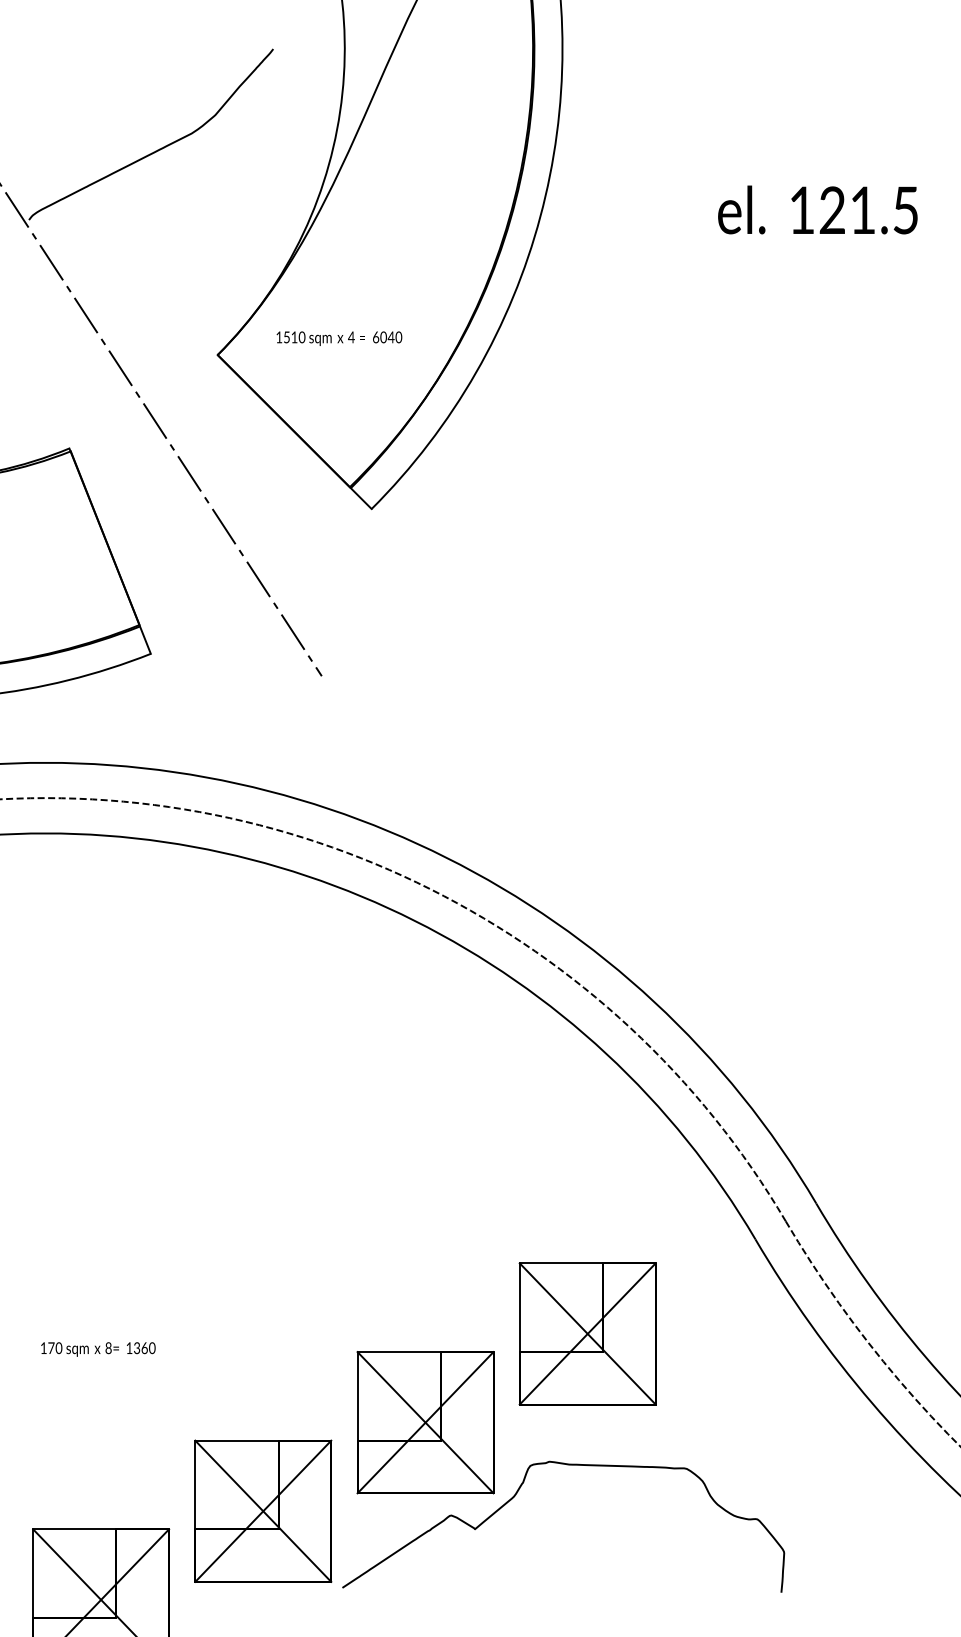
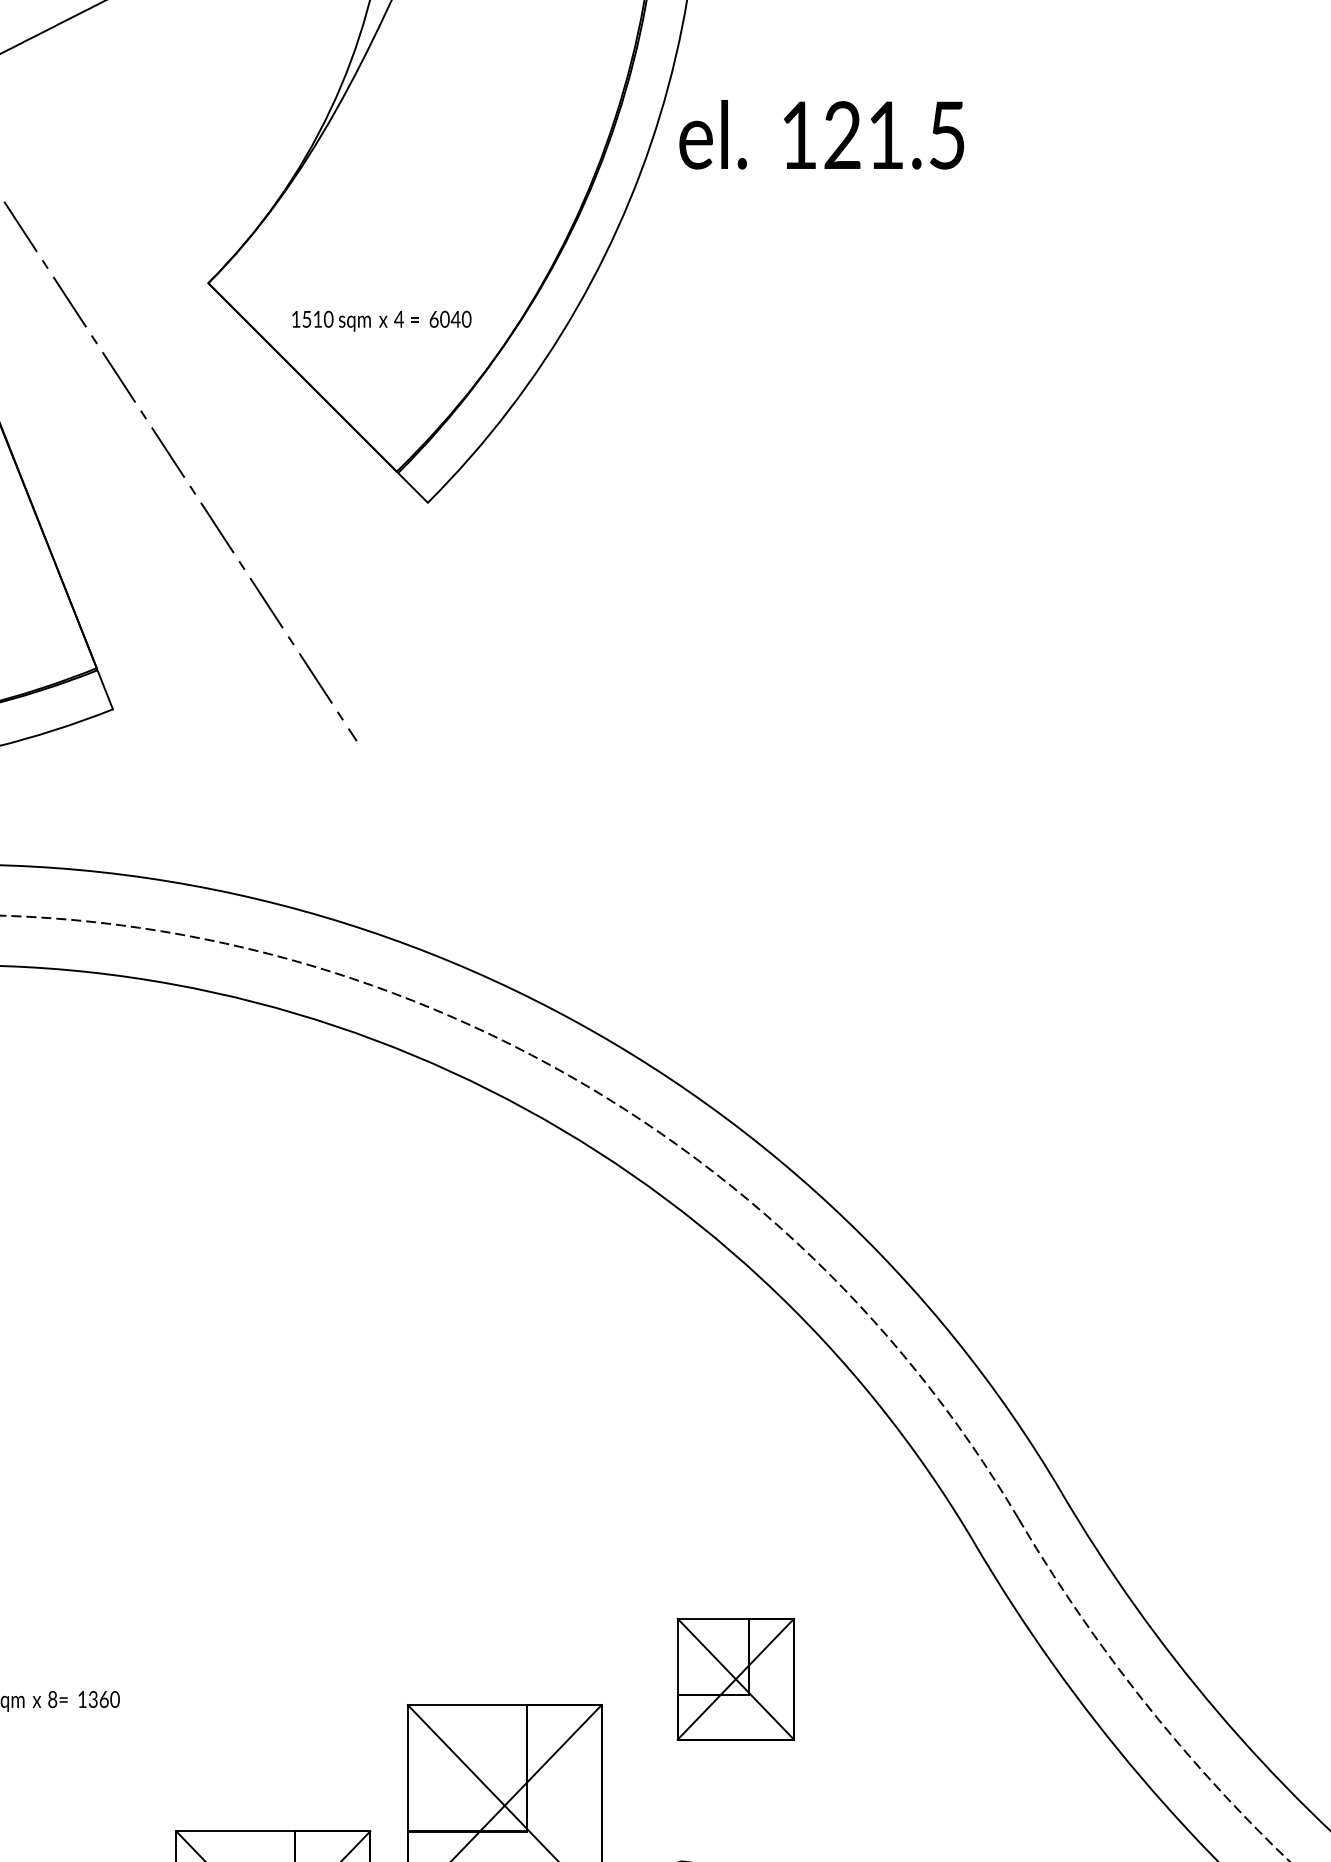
text: (817, 209) -> (821, 134), moved
text: (339, 338) -> (382, 320), moved
part: (587, 1333) -> (735, 1678), size x0.6

